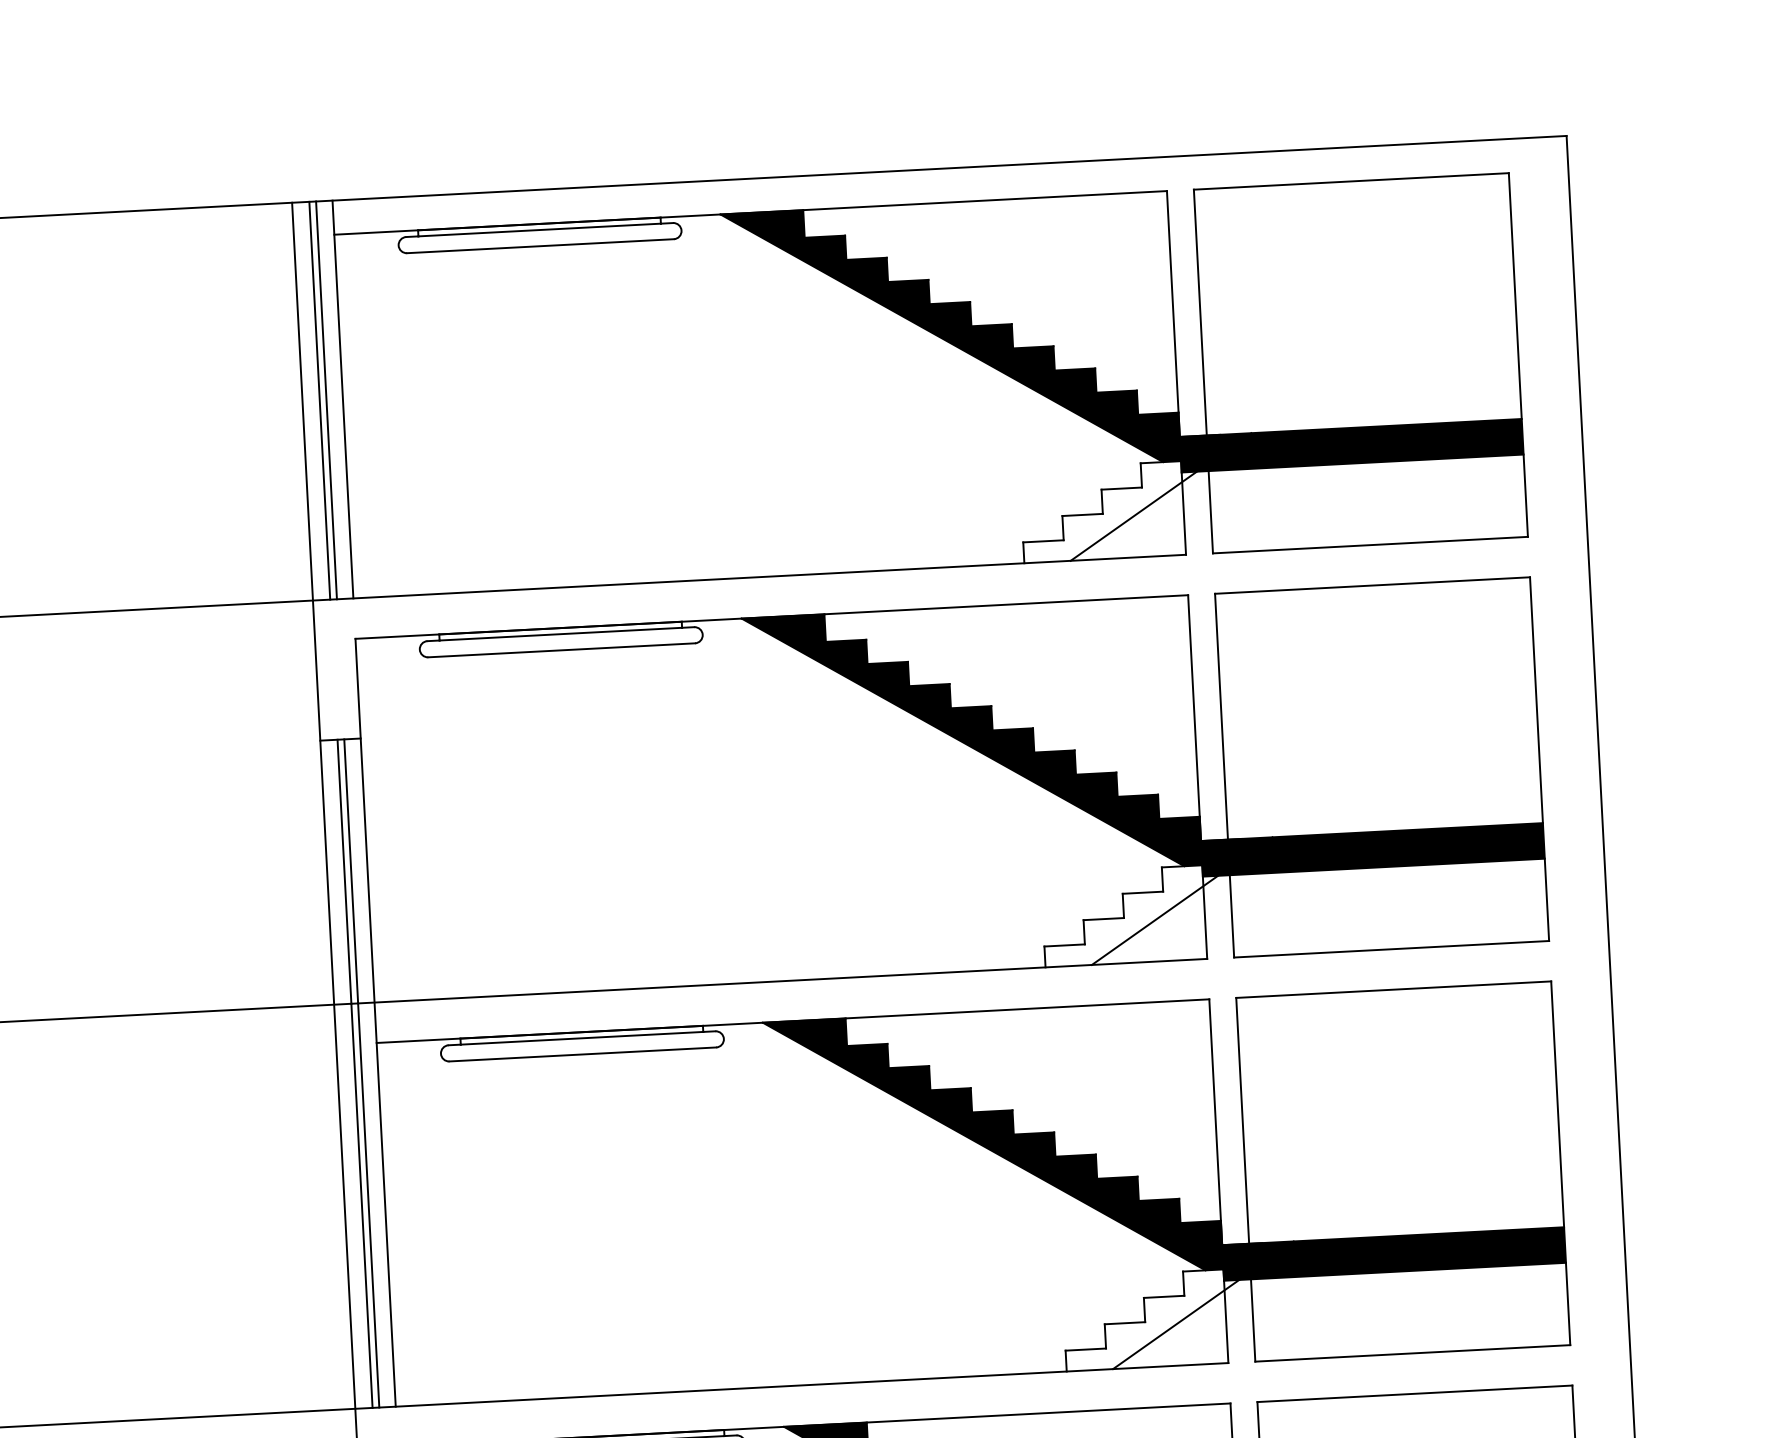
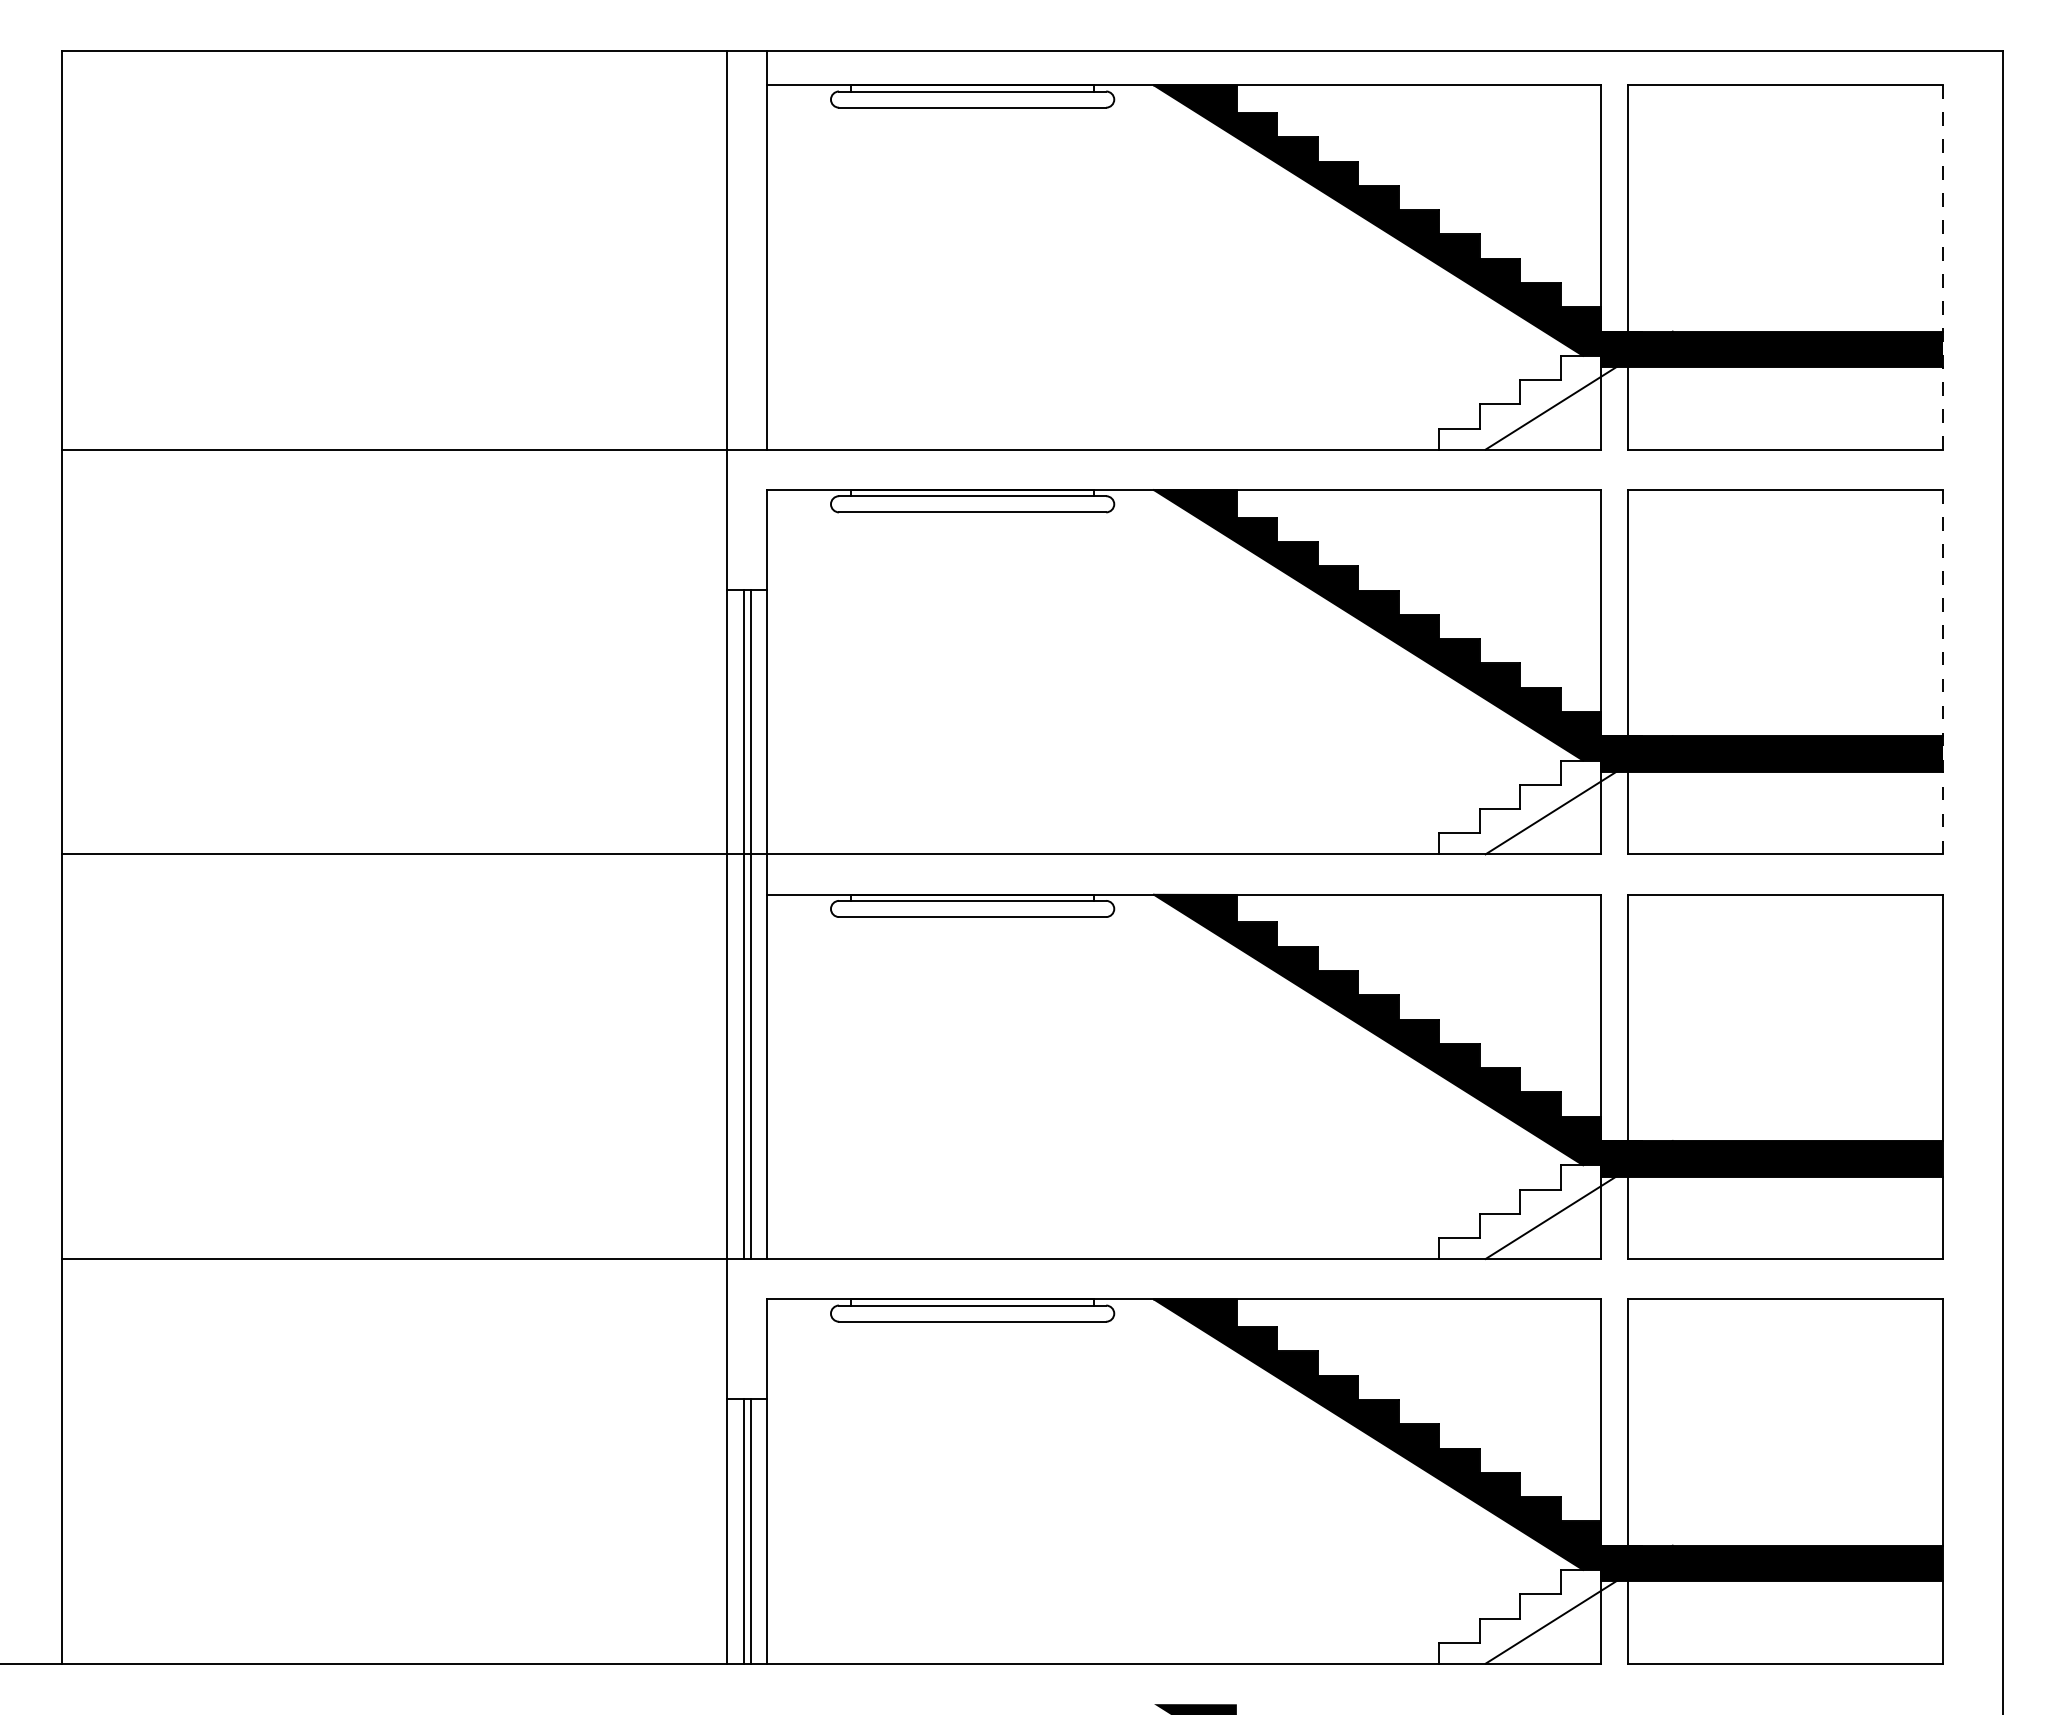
line: (1518, 354) -> (1943, 267), solid -> dashed
line: (320, 400) -> (744, 250), removed
line: (326, 400) -> (750, 250), removed
line: (1539, 758) -> (1943, 671), solid -> dashed

